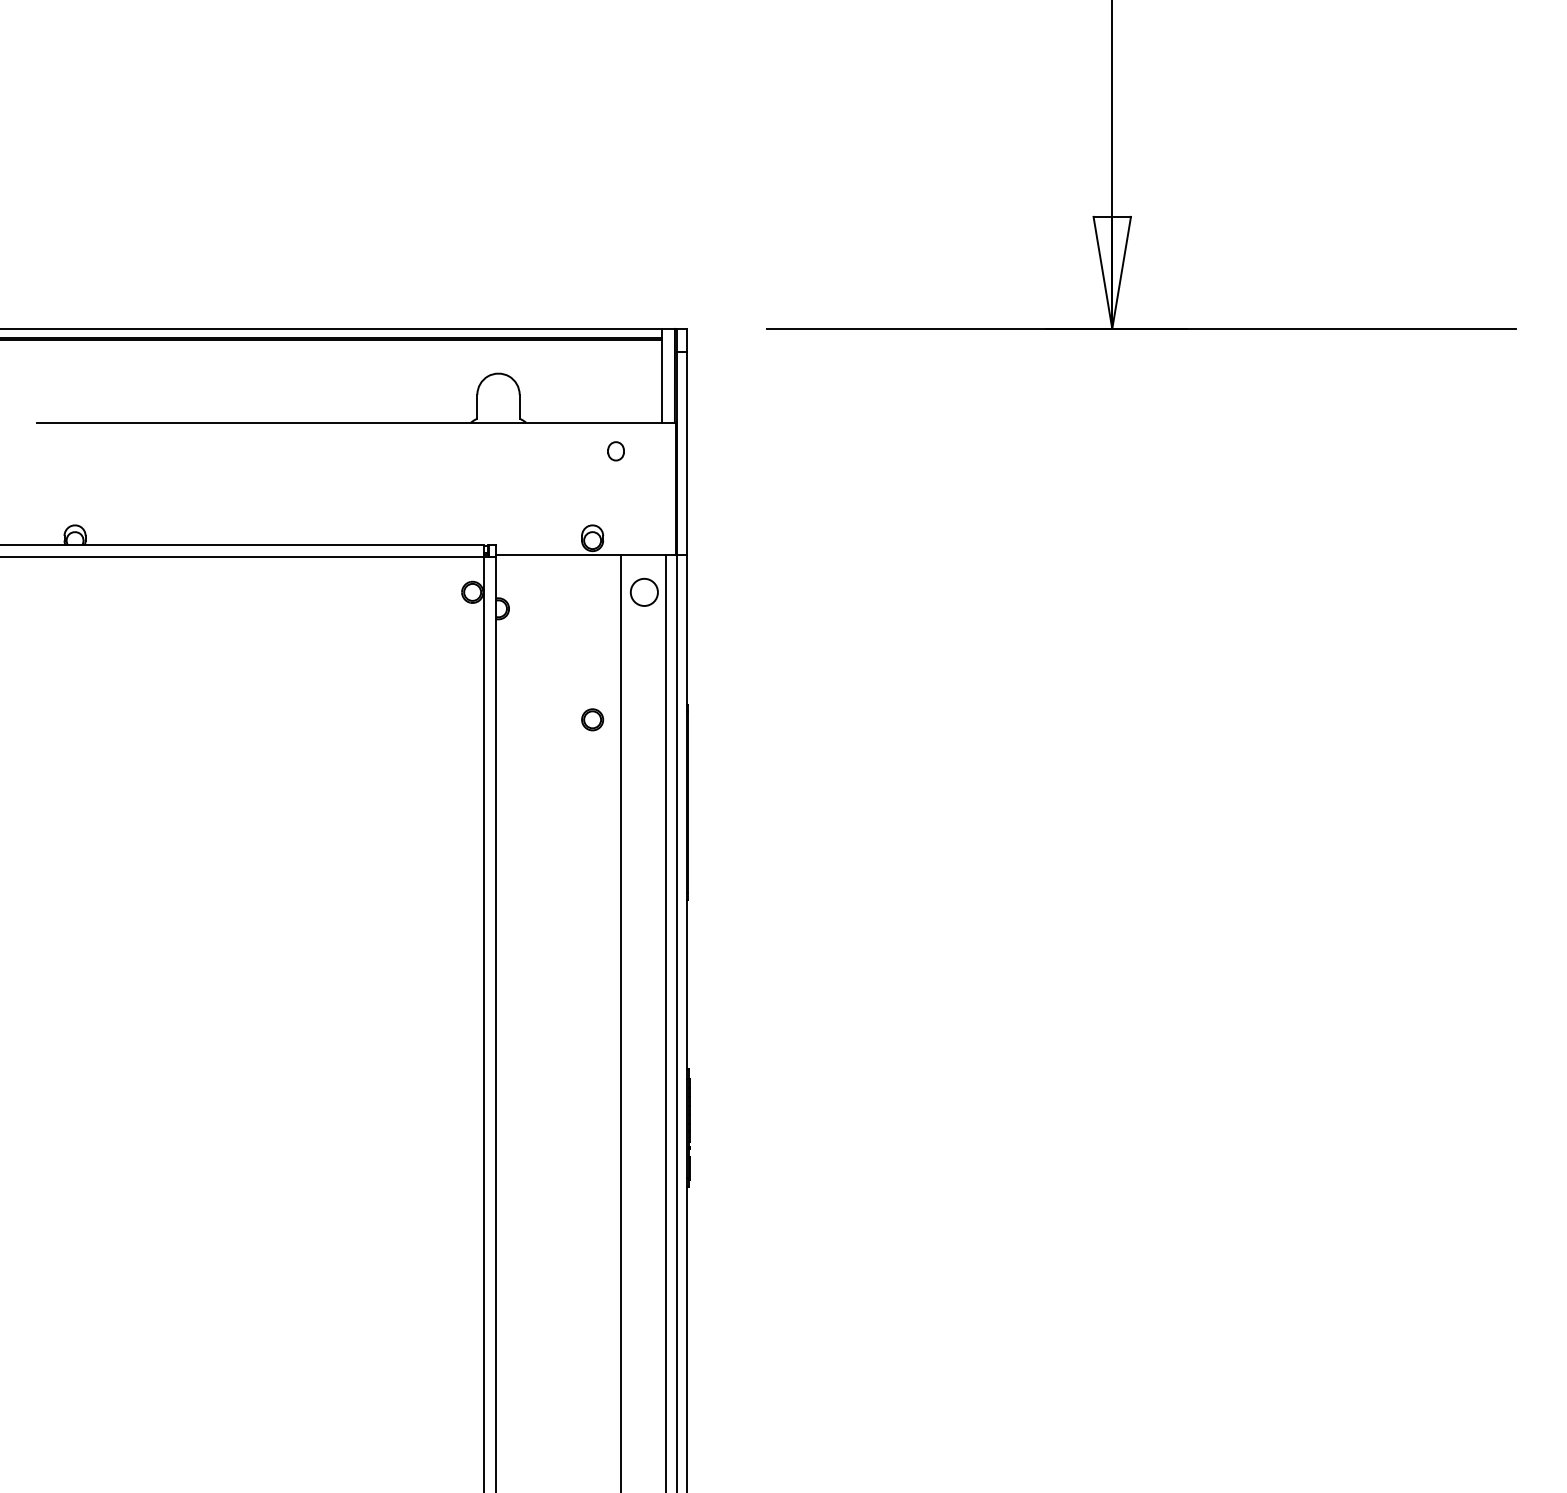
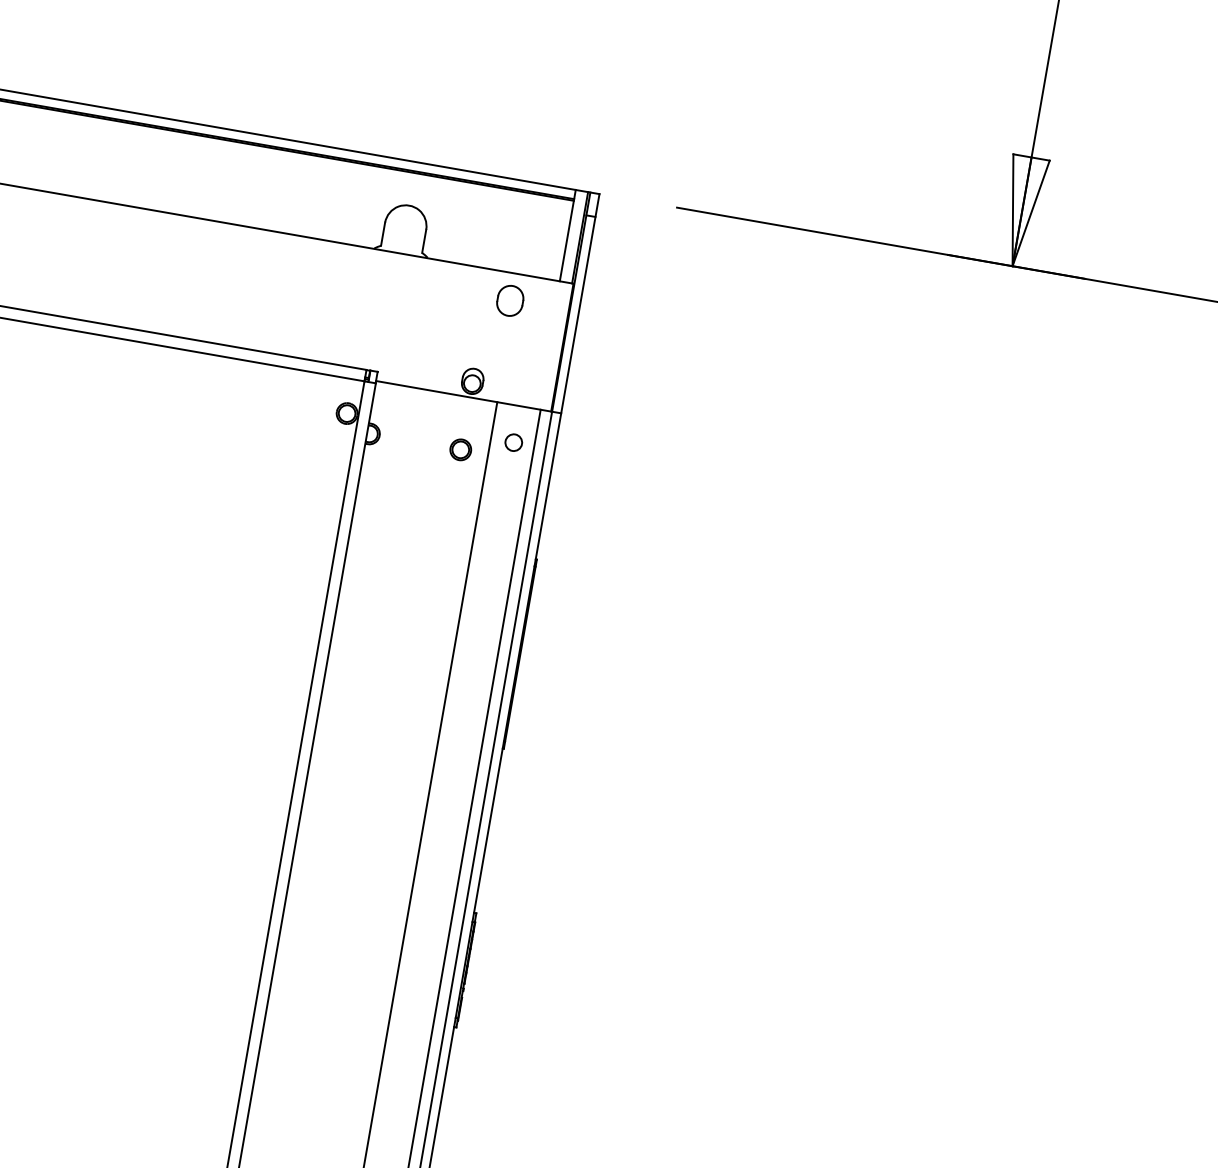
part: (615, 451) -> (509, 301), size x1.67
circle: (643, 591) -> (513, 441), size x0.62
part: (592, 719) -> (460, 449), moved

